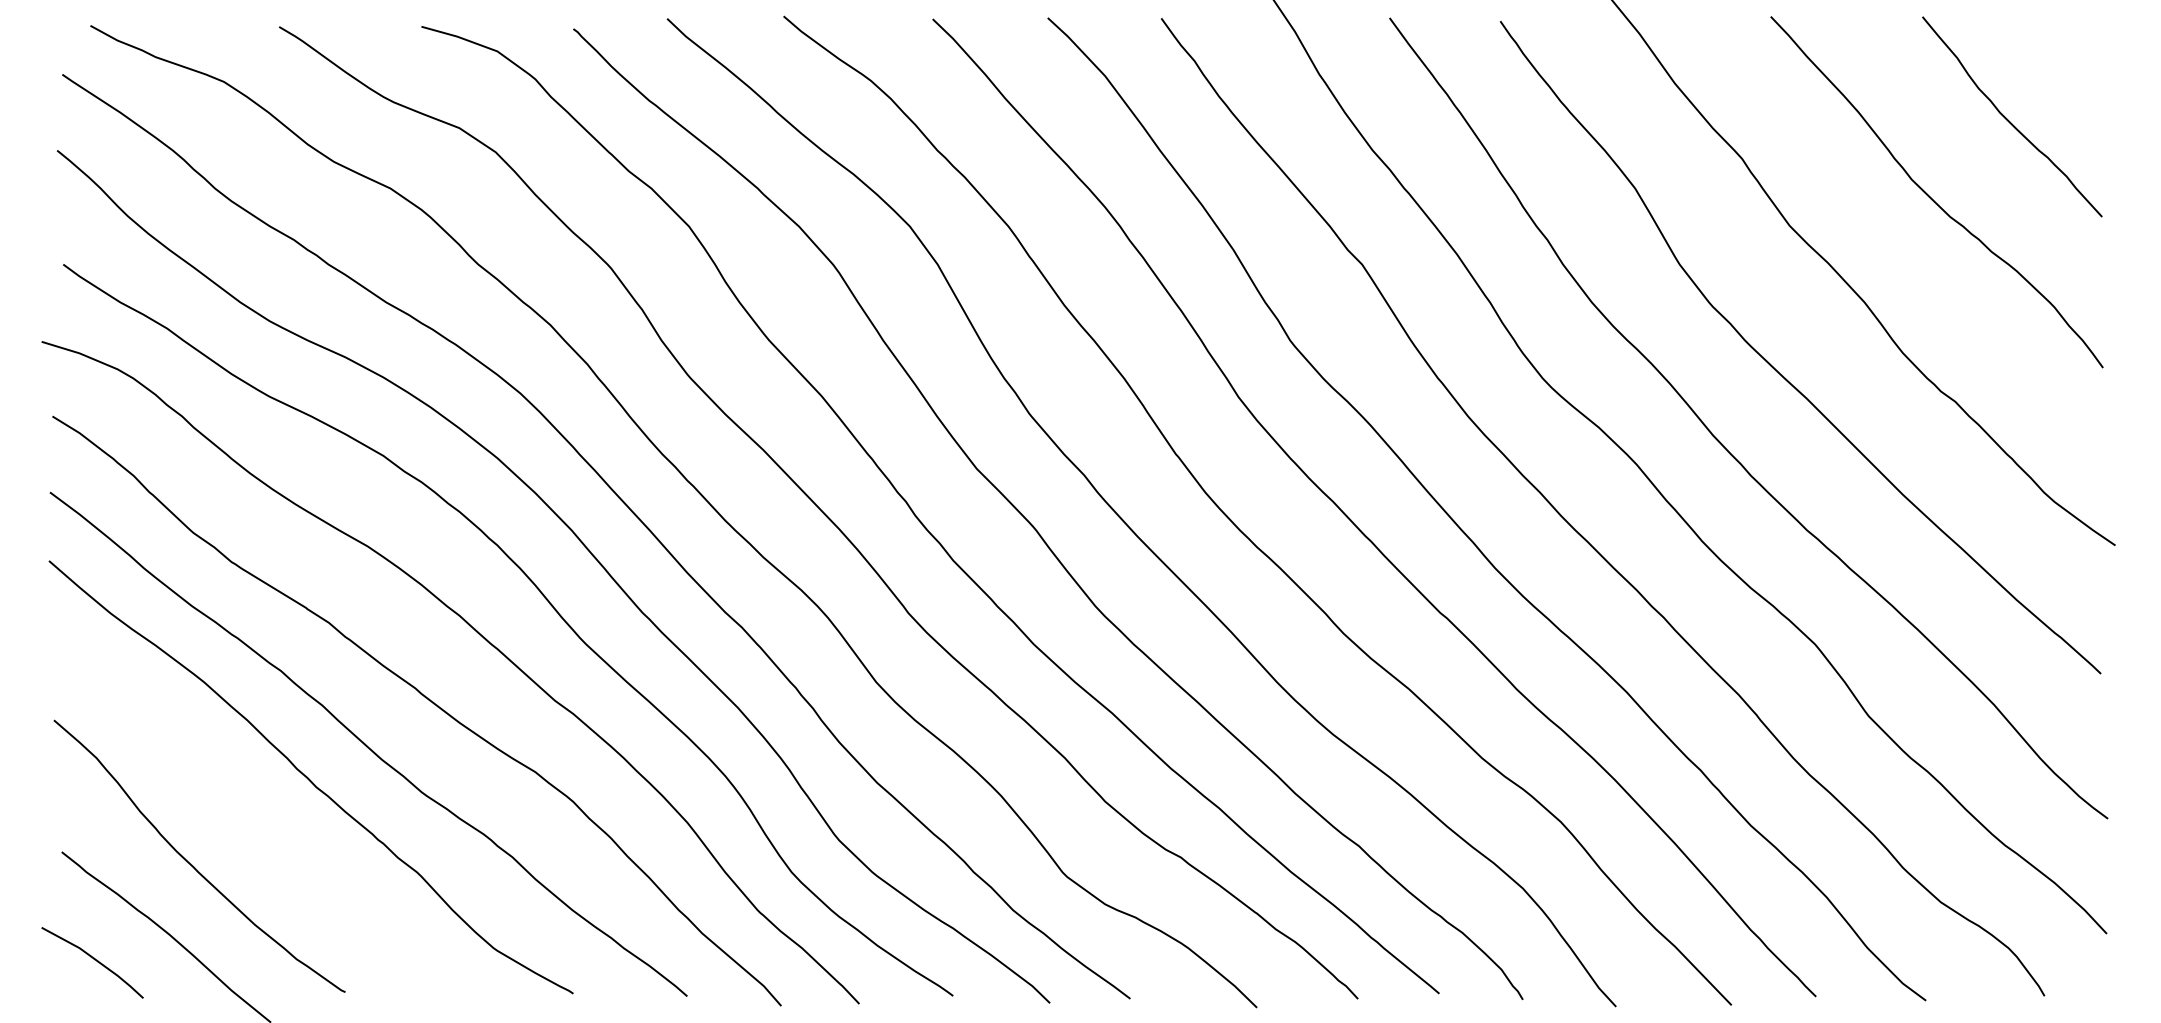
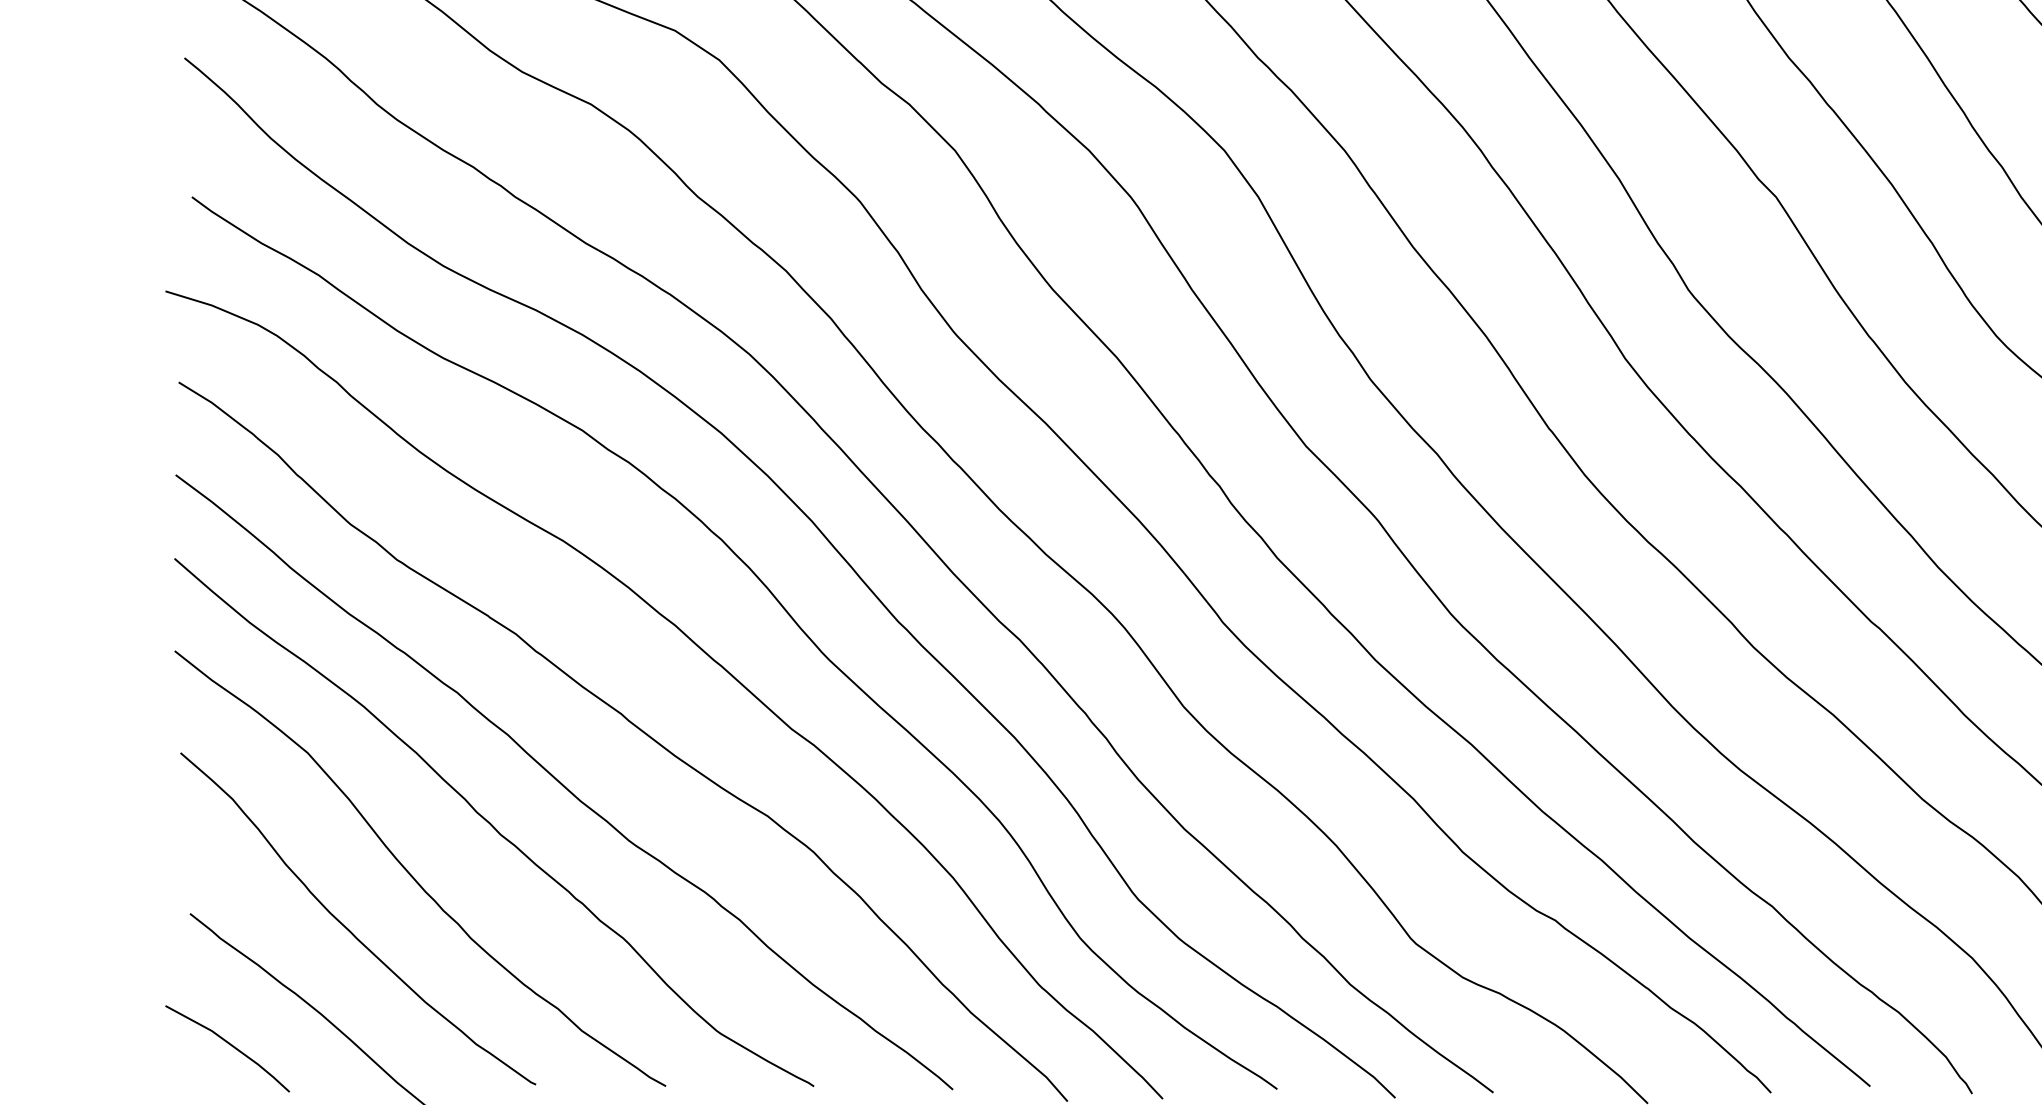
curve: (244, 820) -> (412, 875), added

